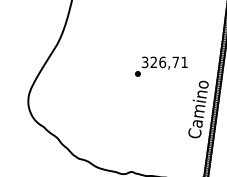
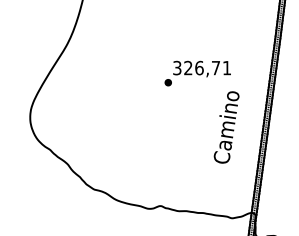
text: (198, 109) -> (226, 127), moved

